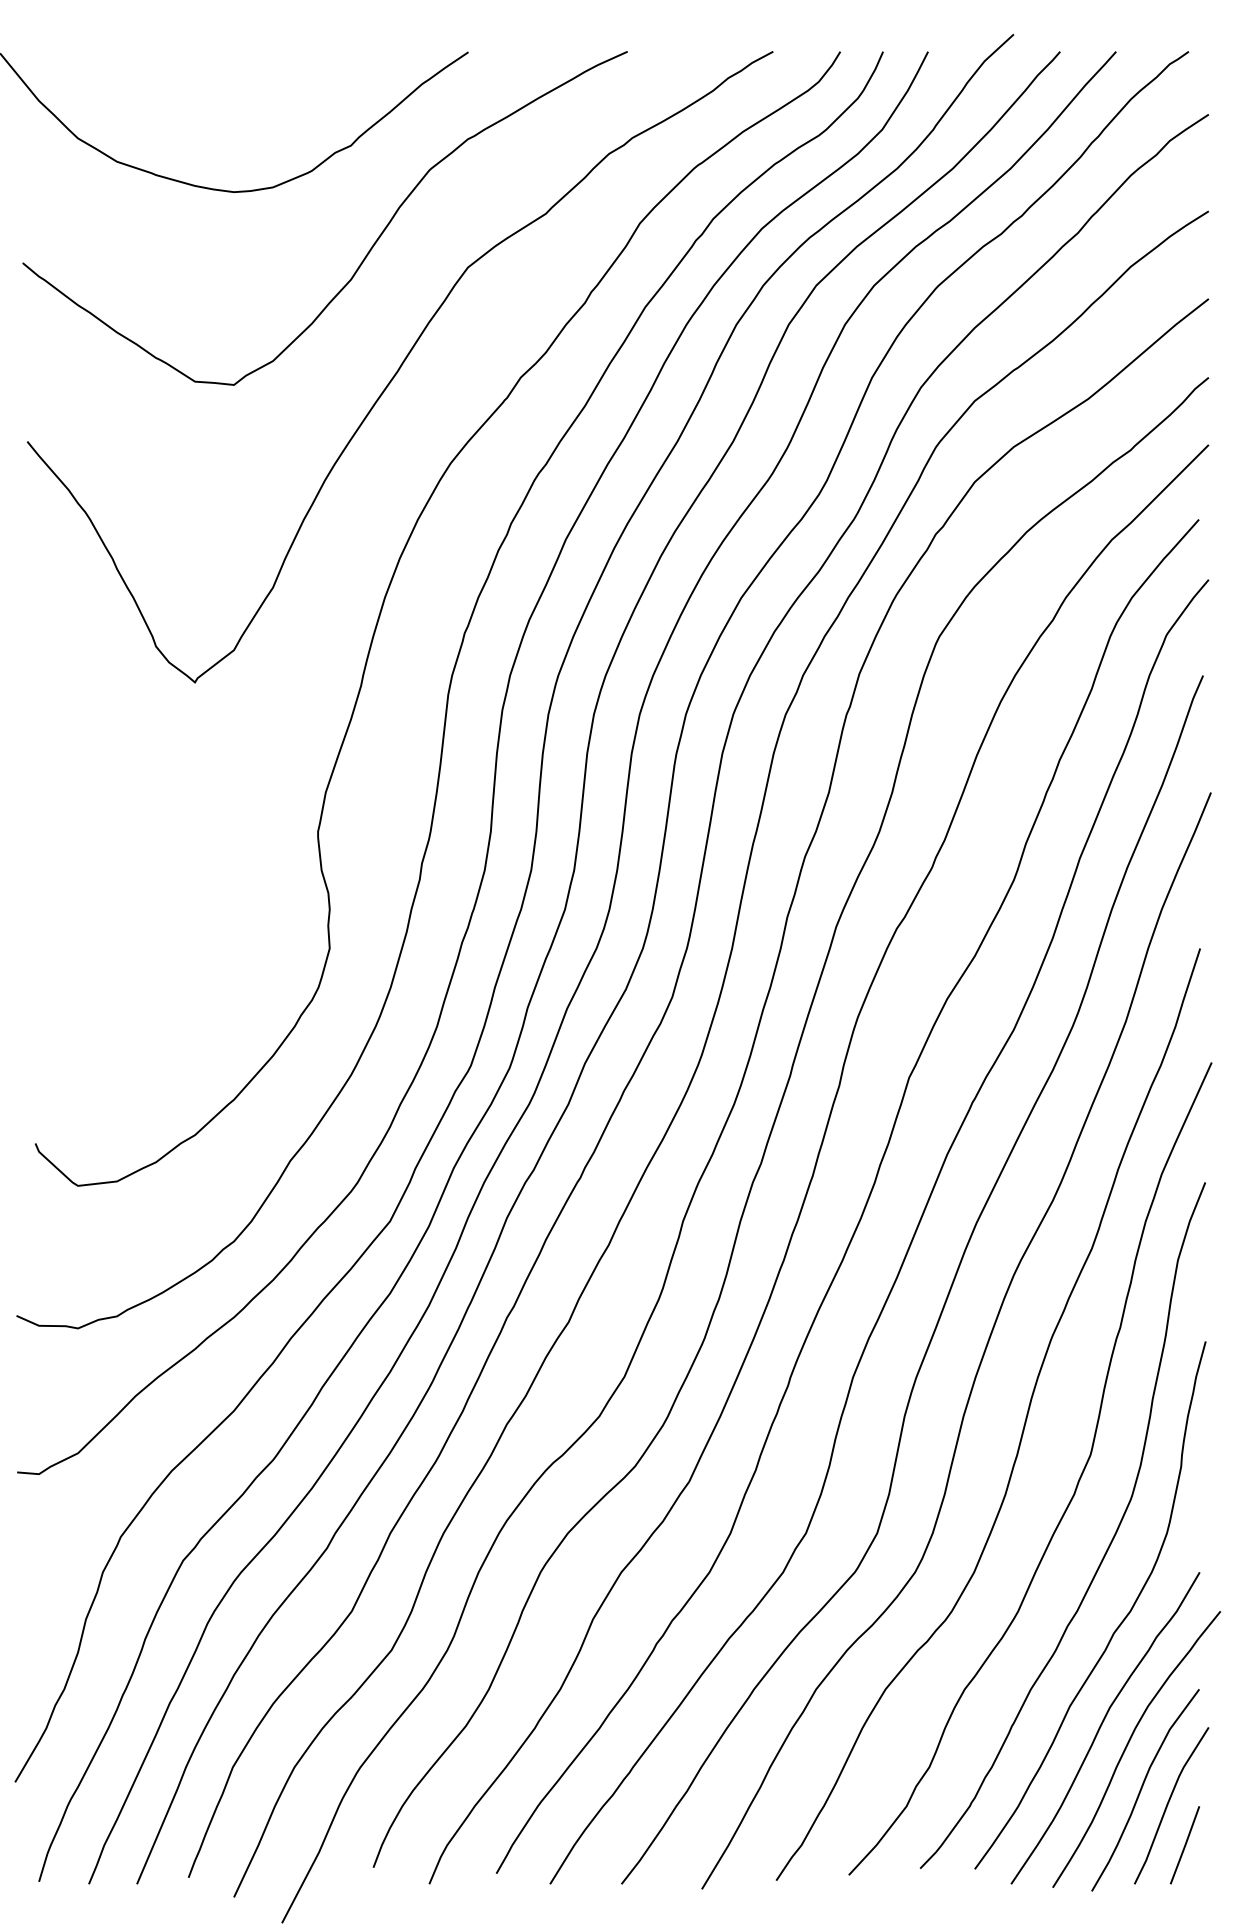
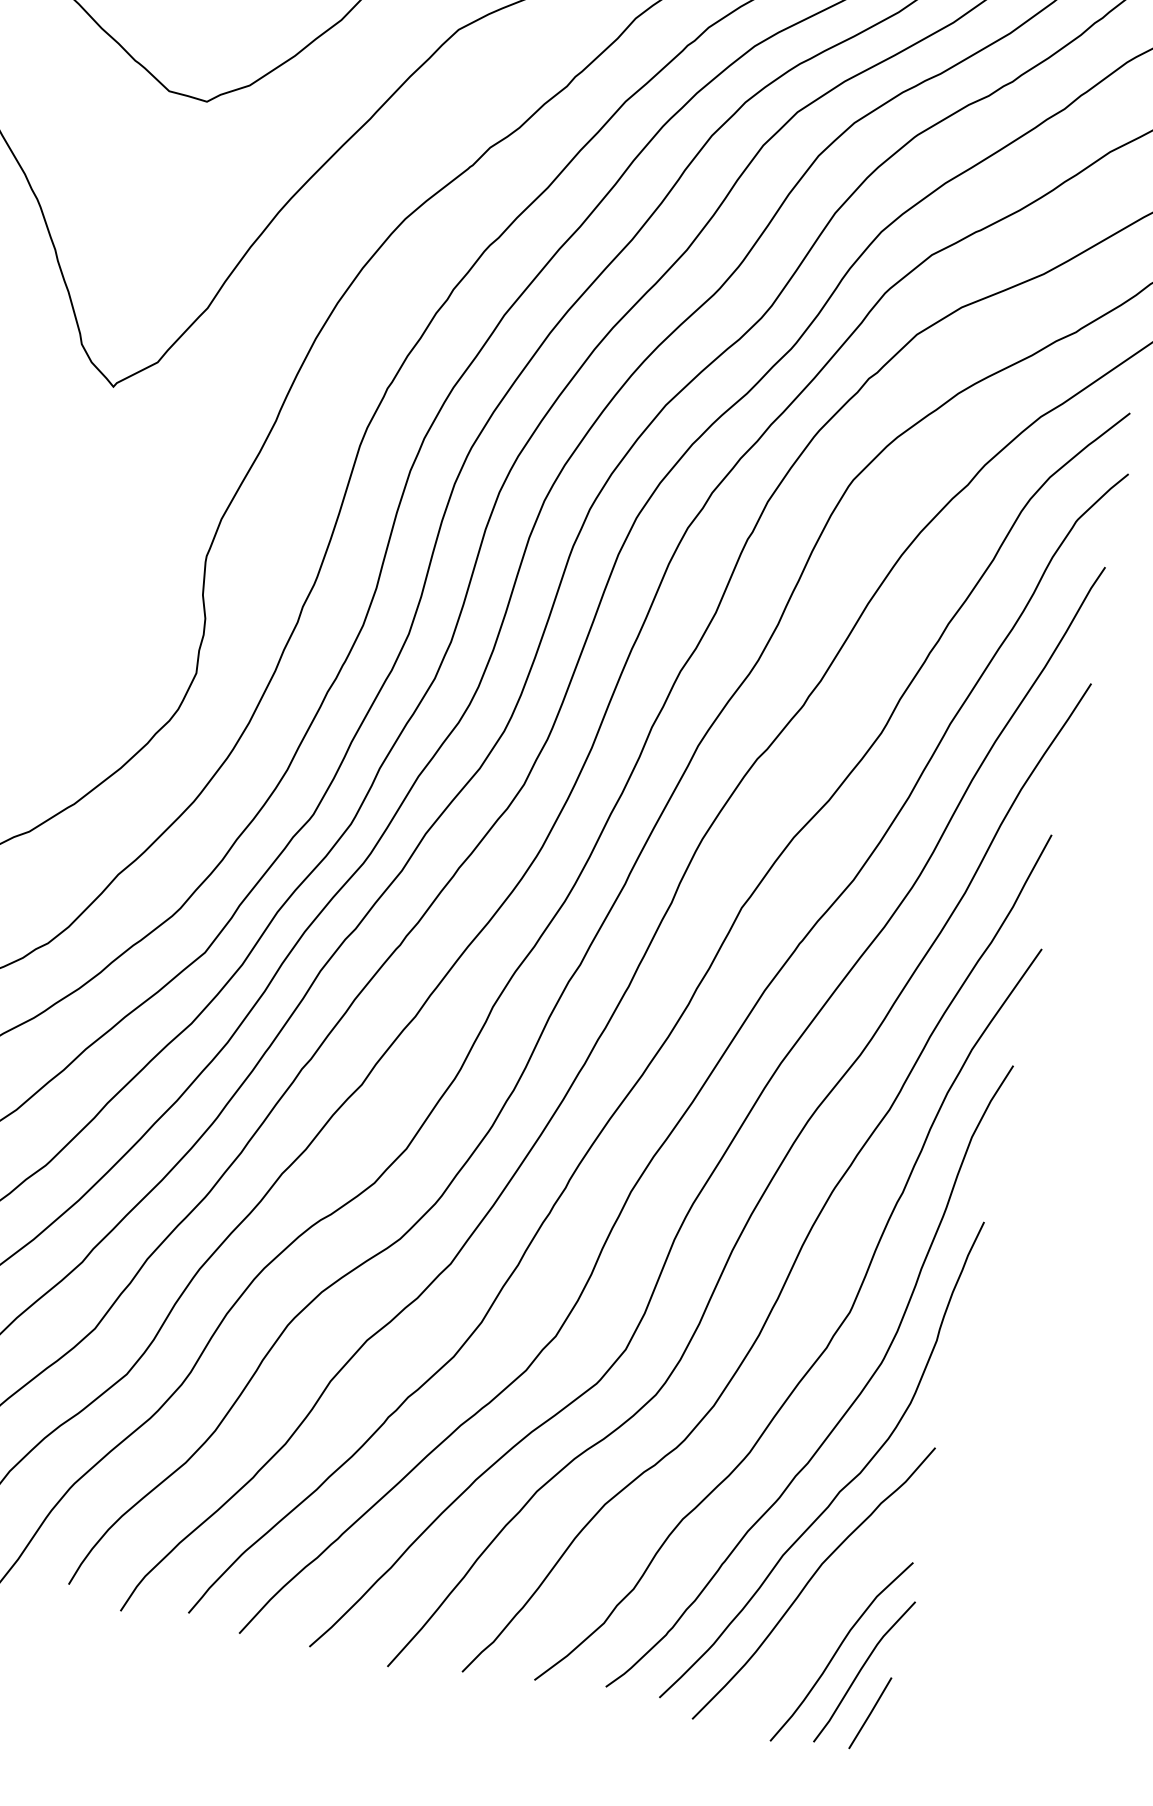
curve: (1127, 1747) -> (831, 1606), removed

